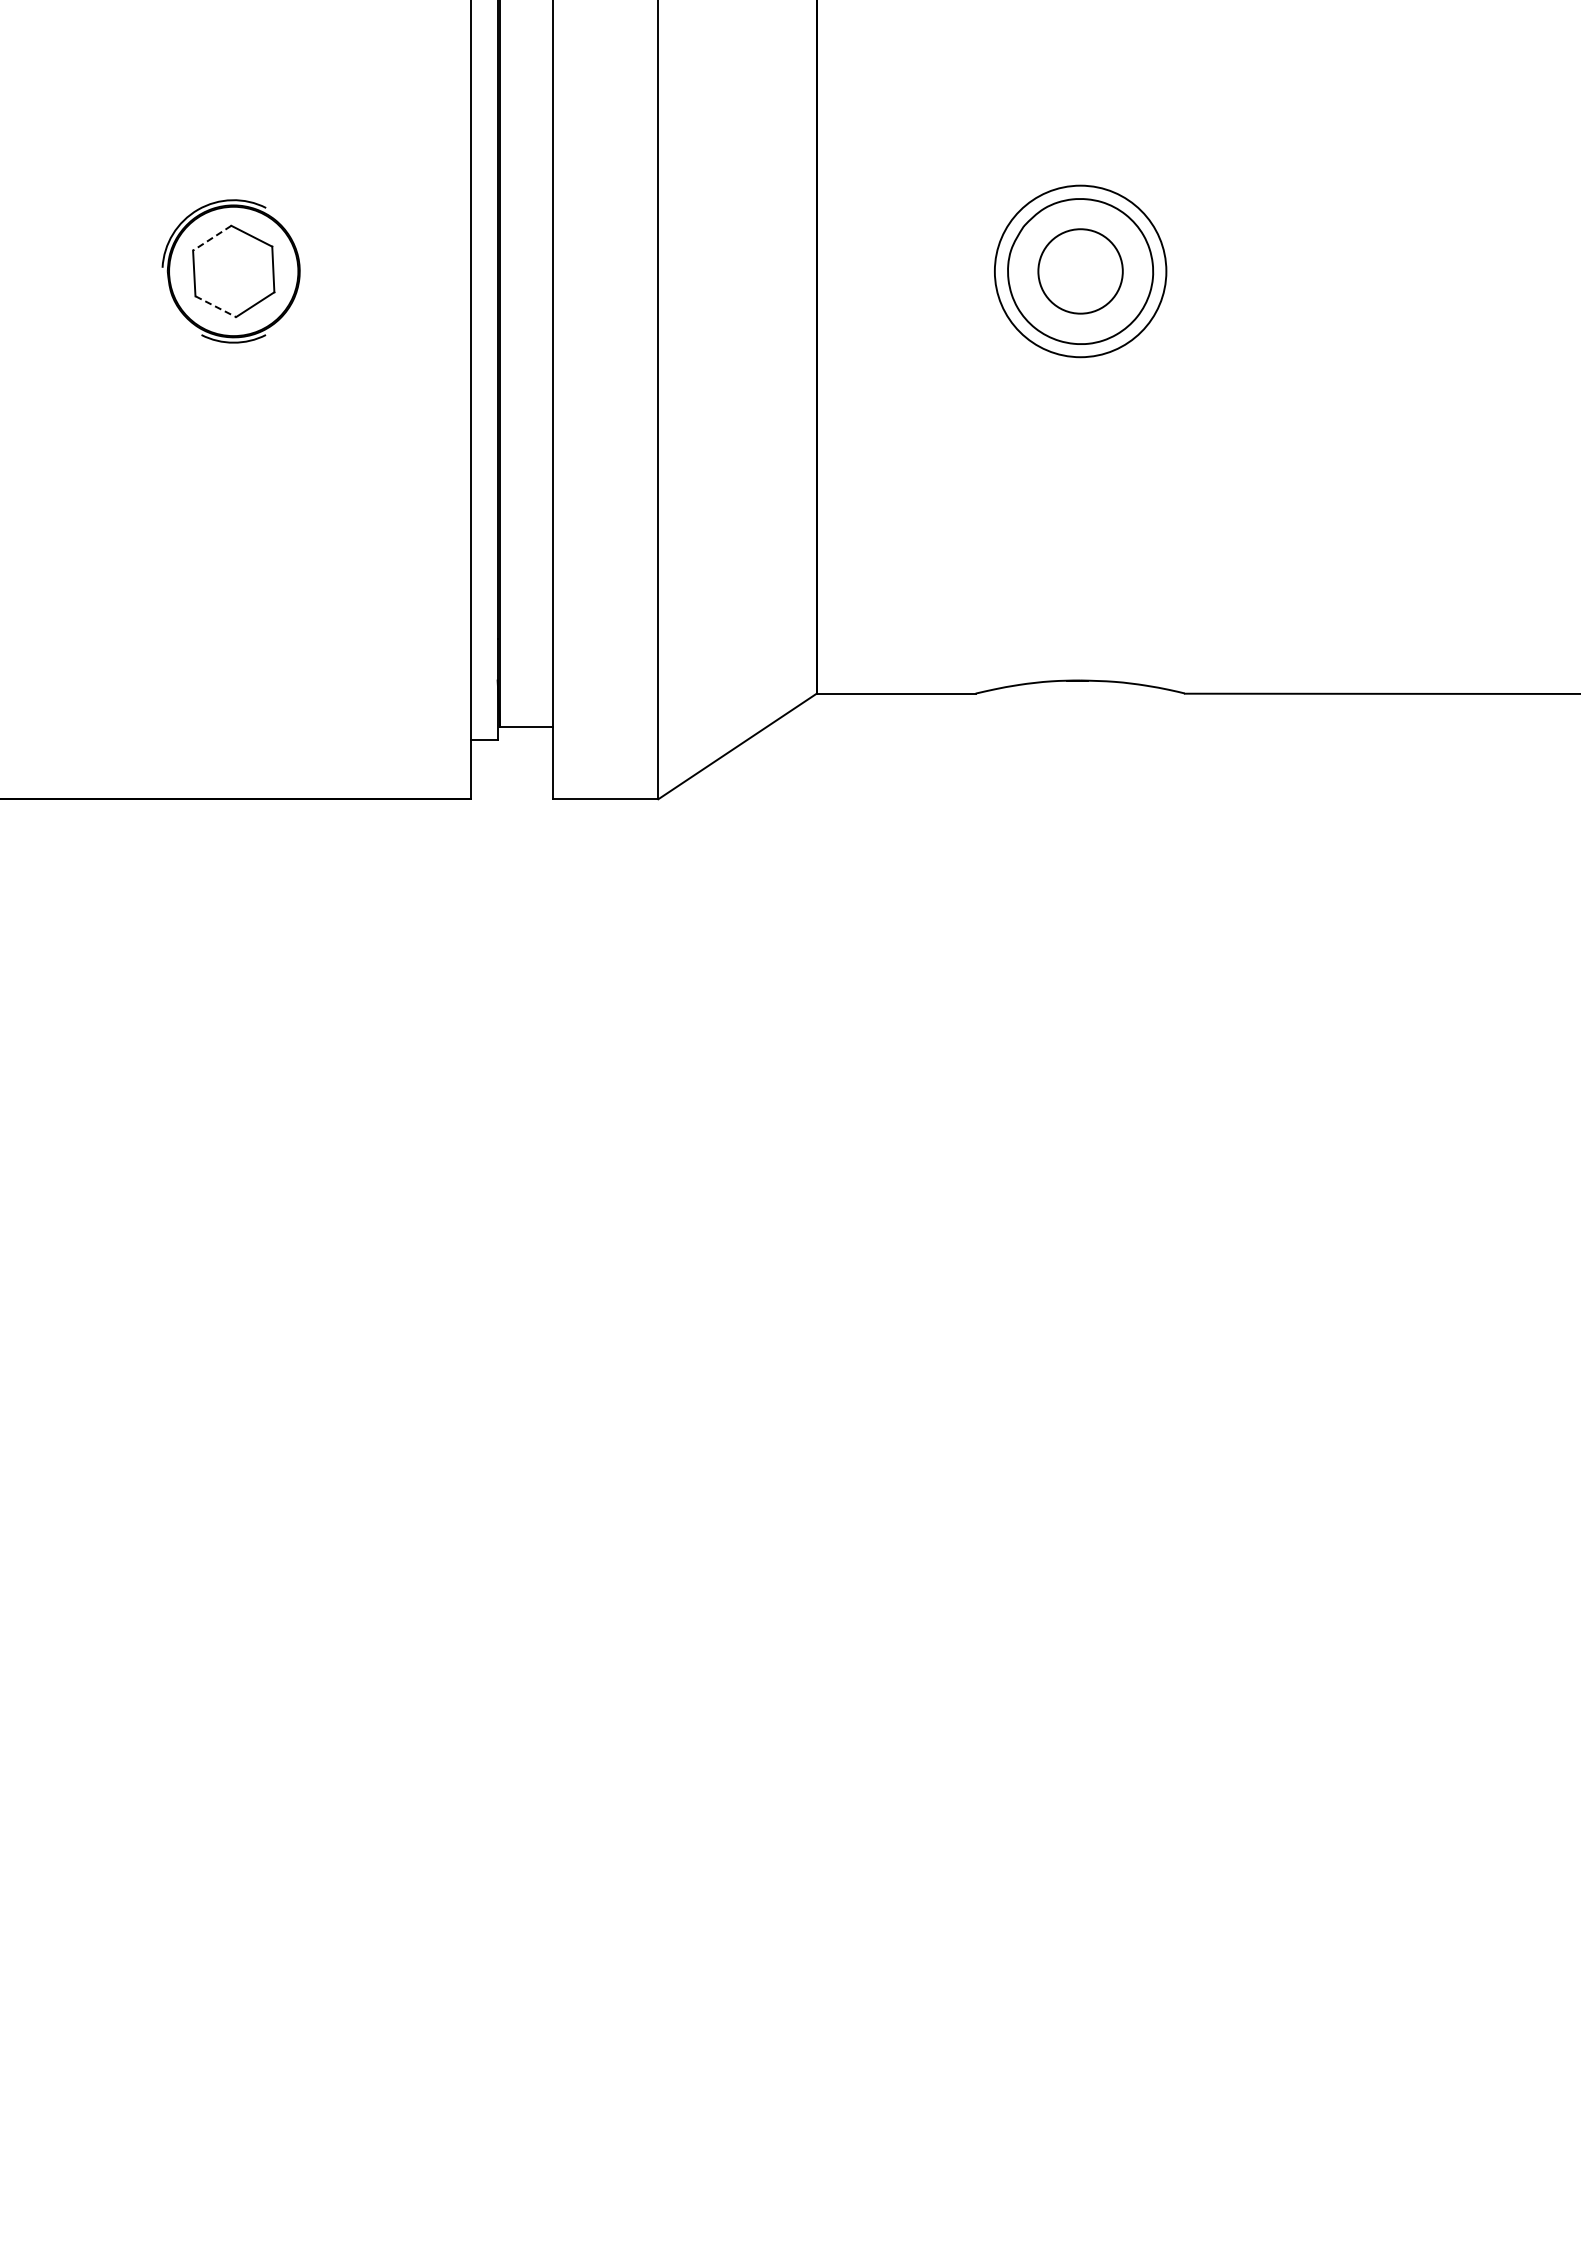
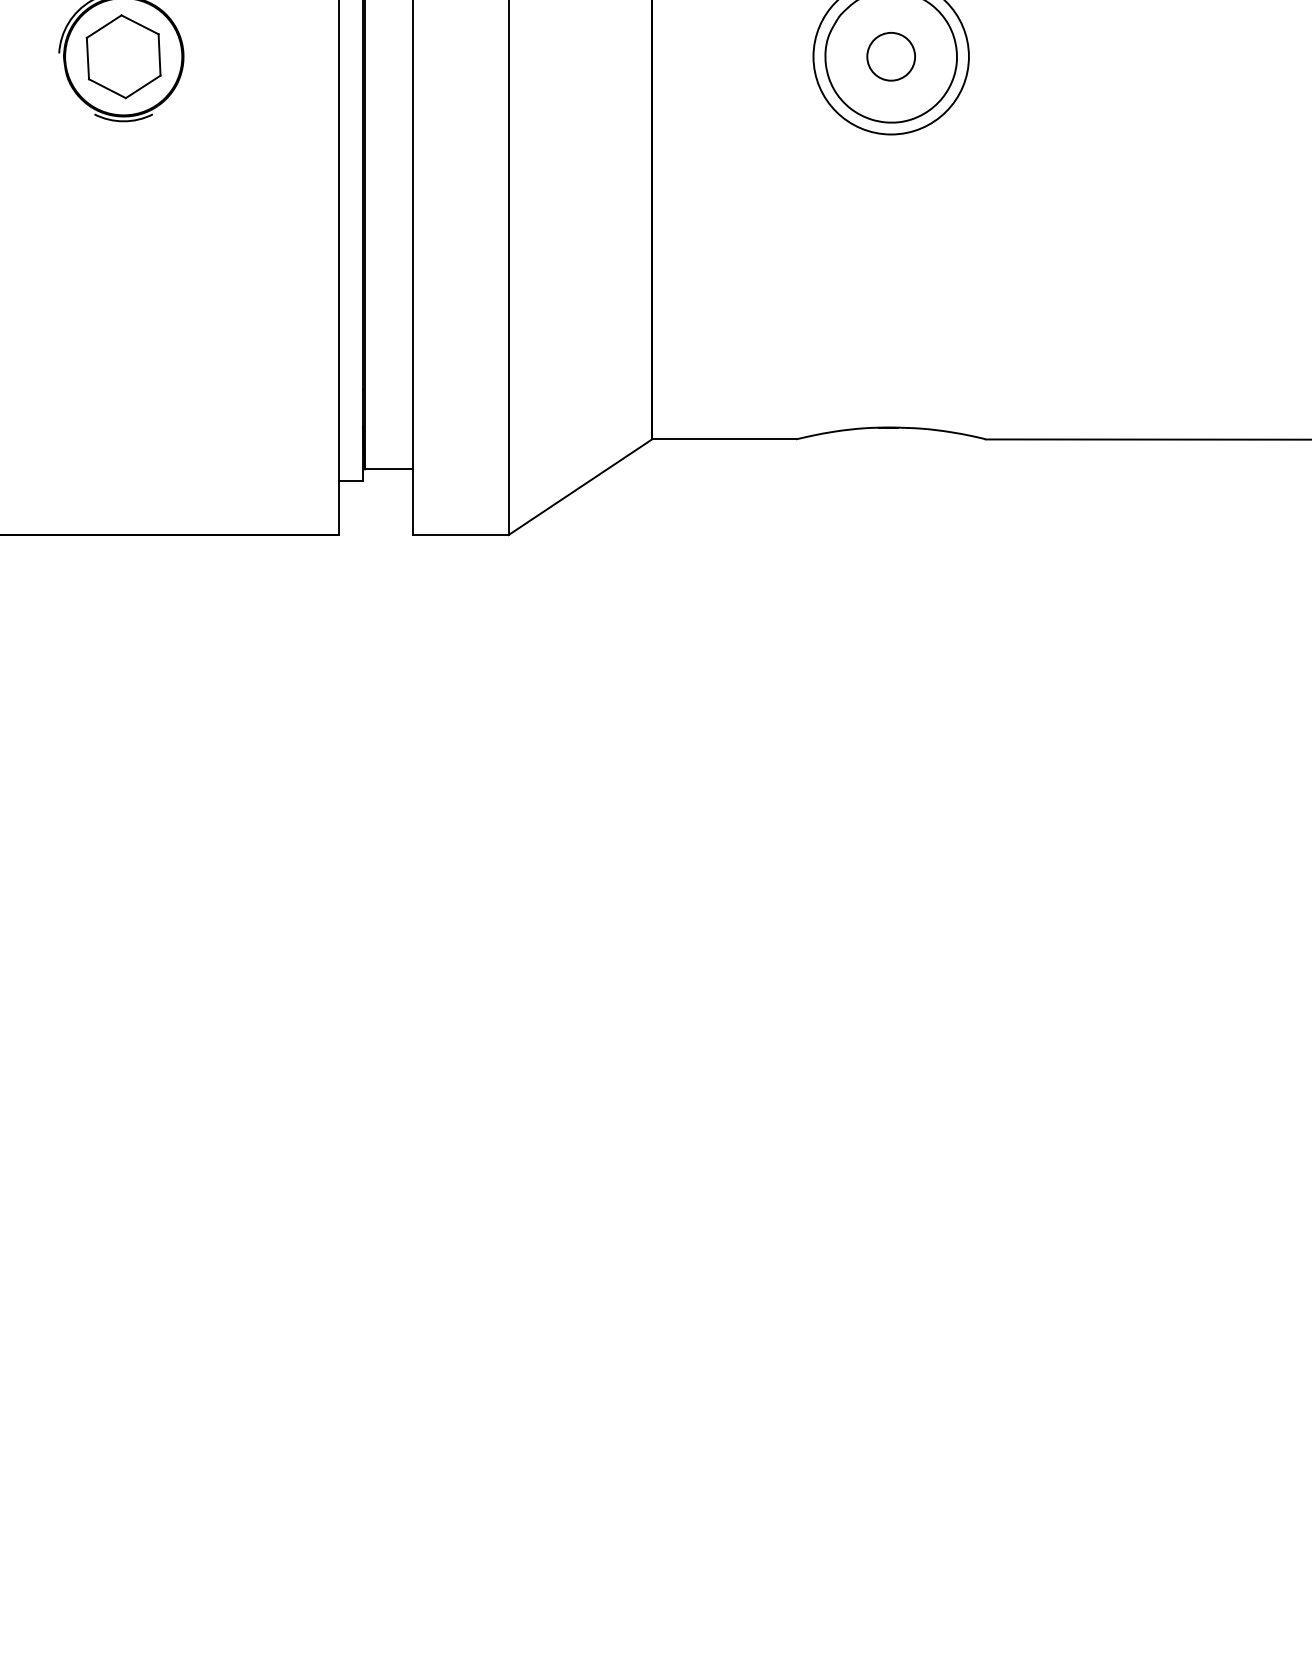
line: (212, 238) -> (104, 26), dashed -> solid
circle: (1080, 271) -> (891, 56), size x0.62
line: (215, 306) -> (107, 88), dashed -> solid

